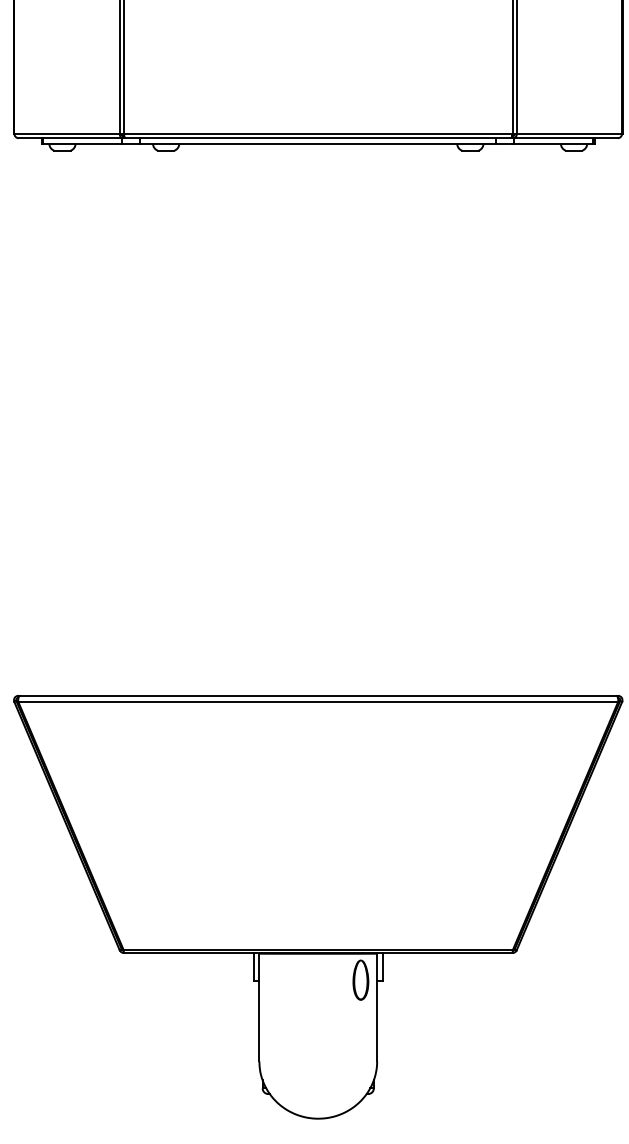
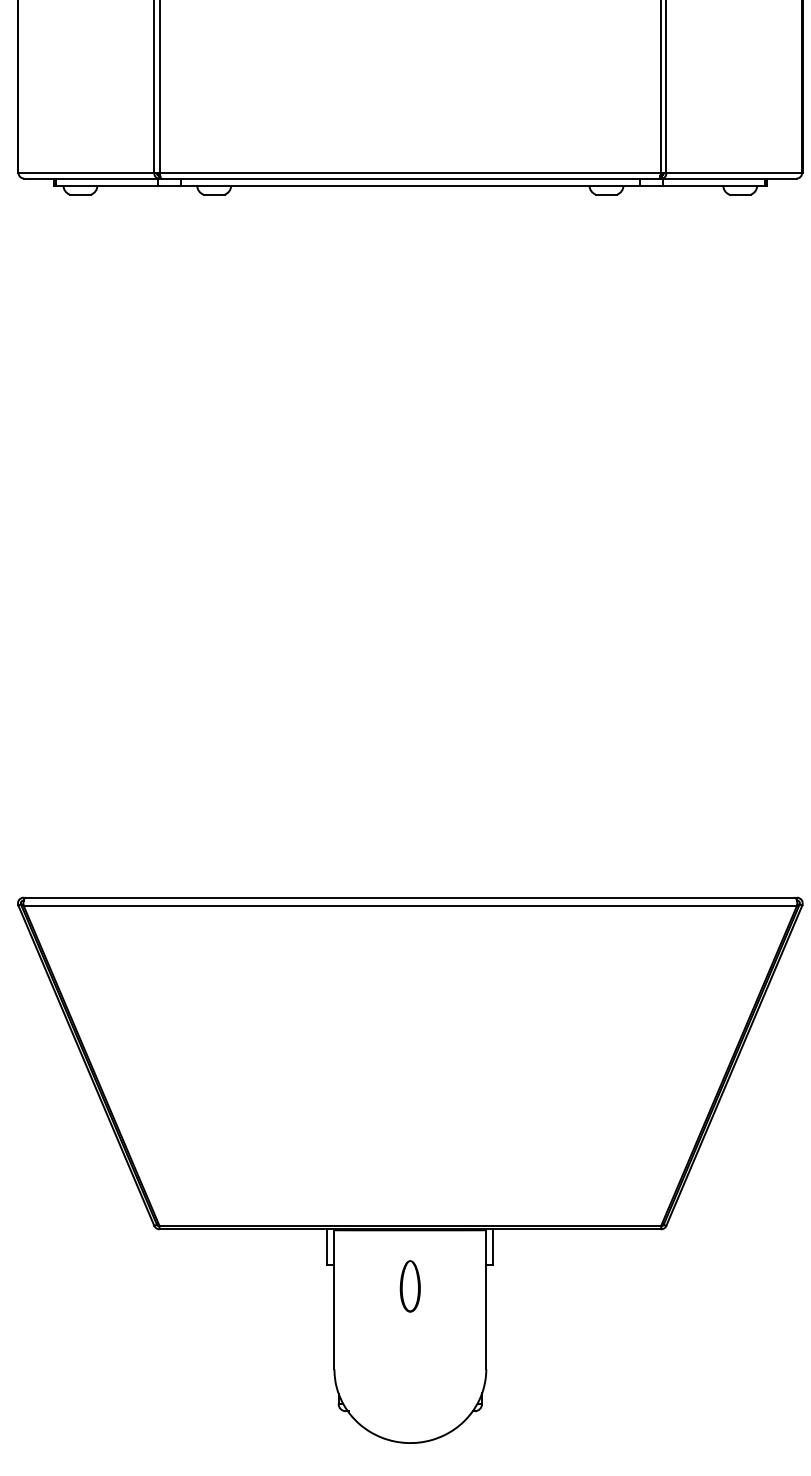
part: (360, 980) -> (409, 1286), moved

